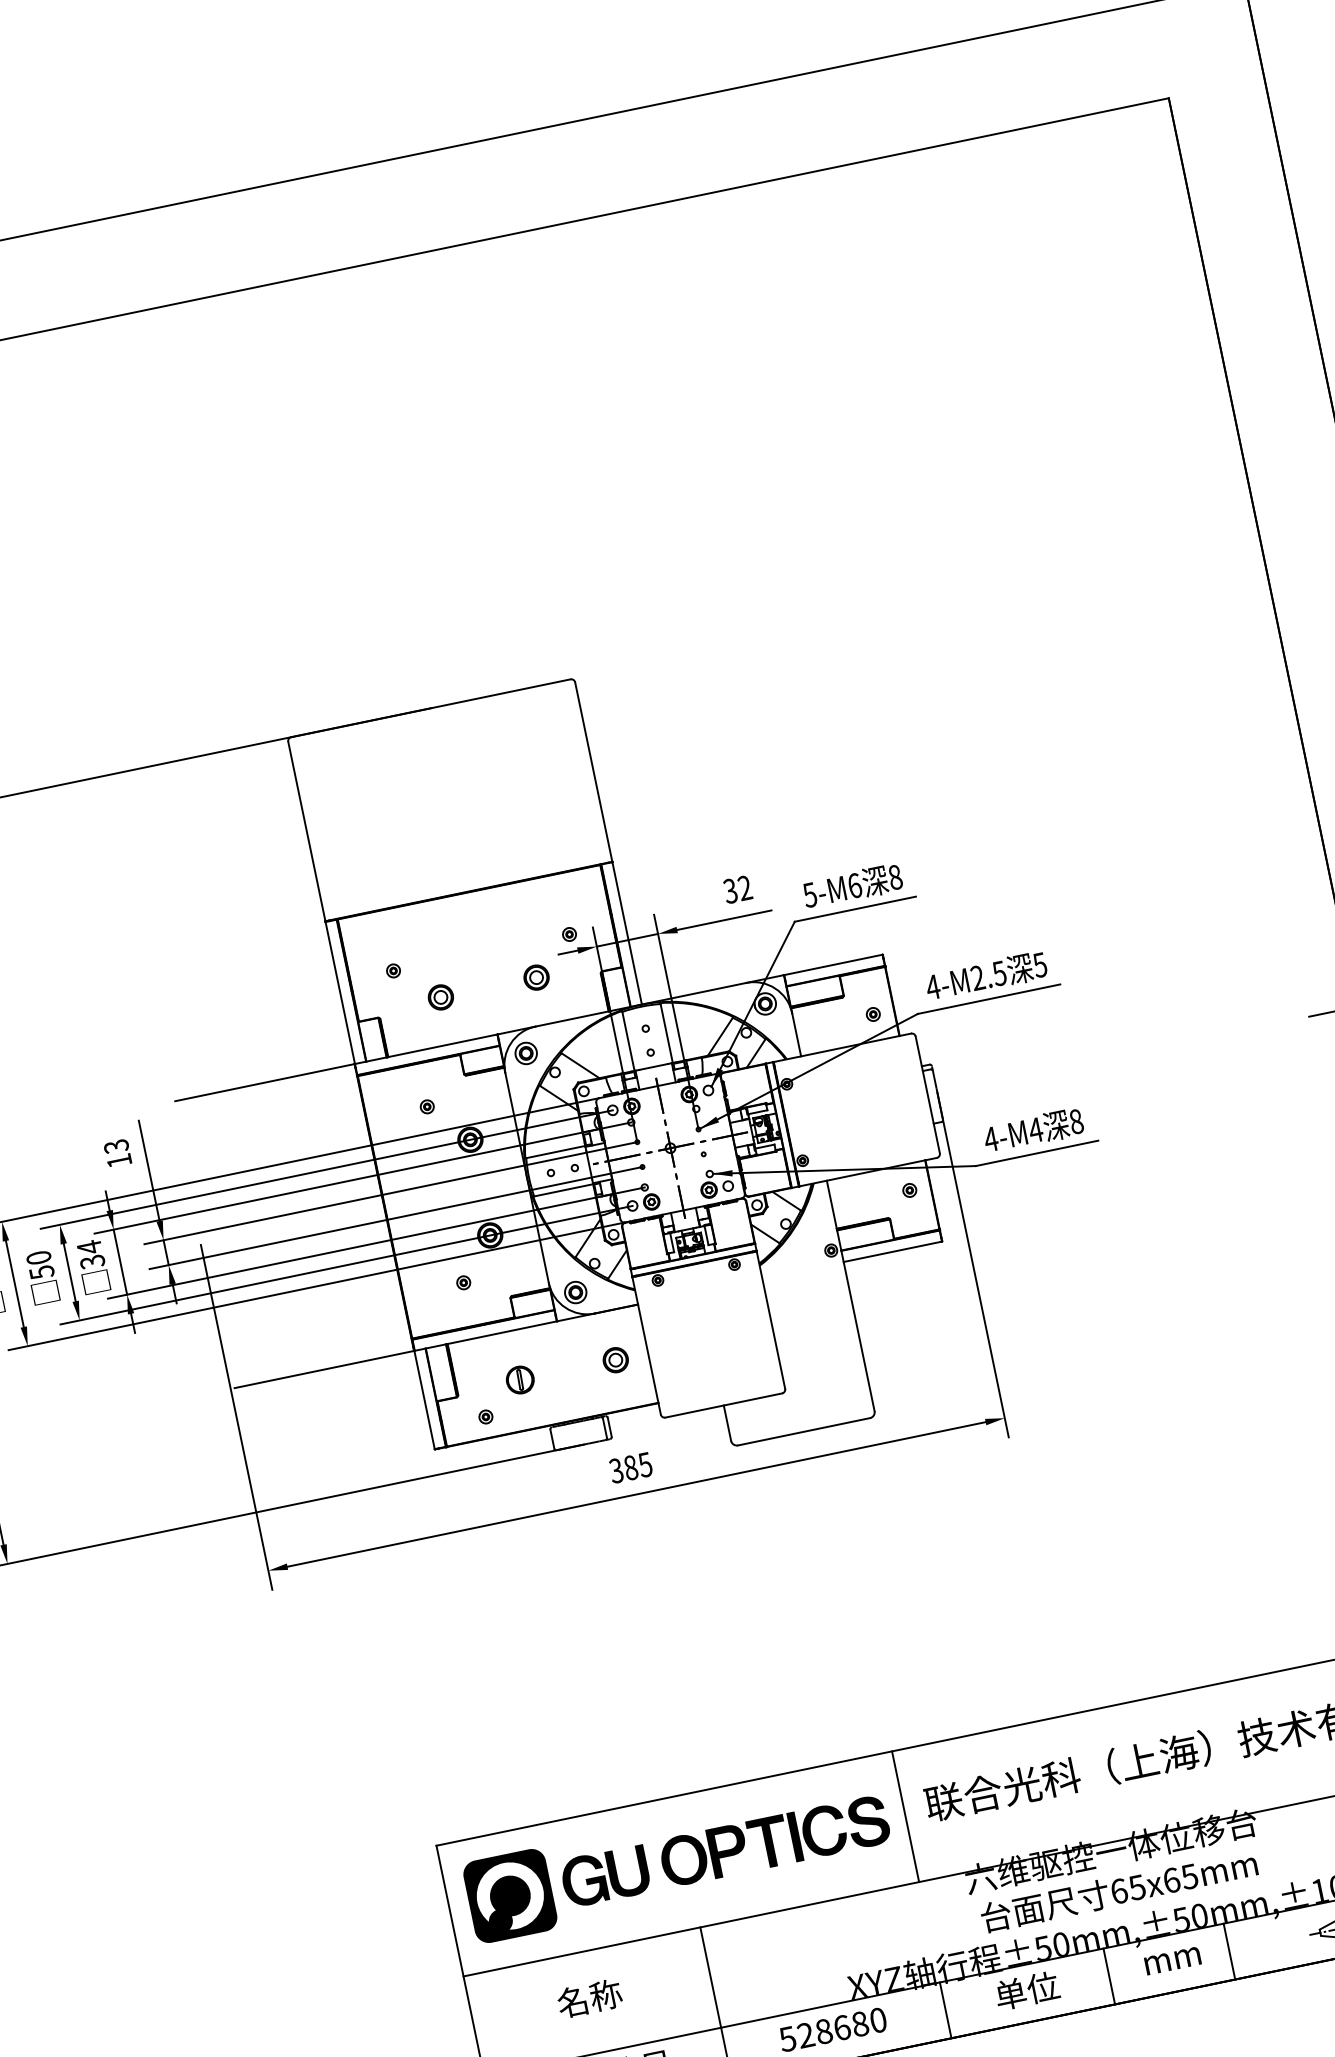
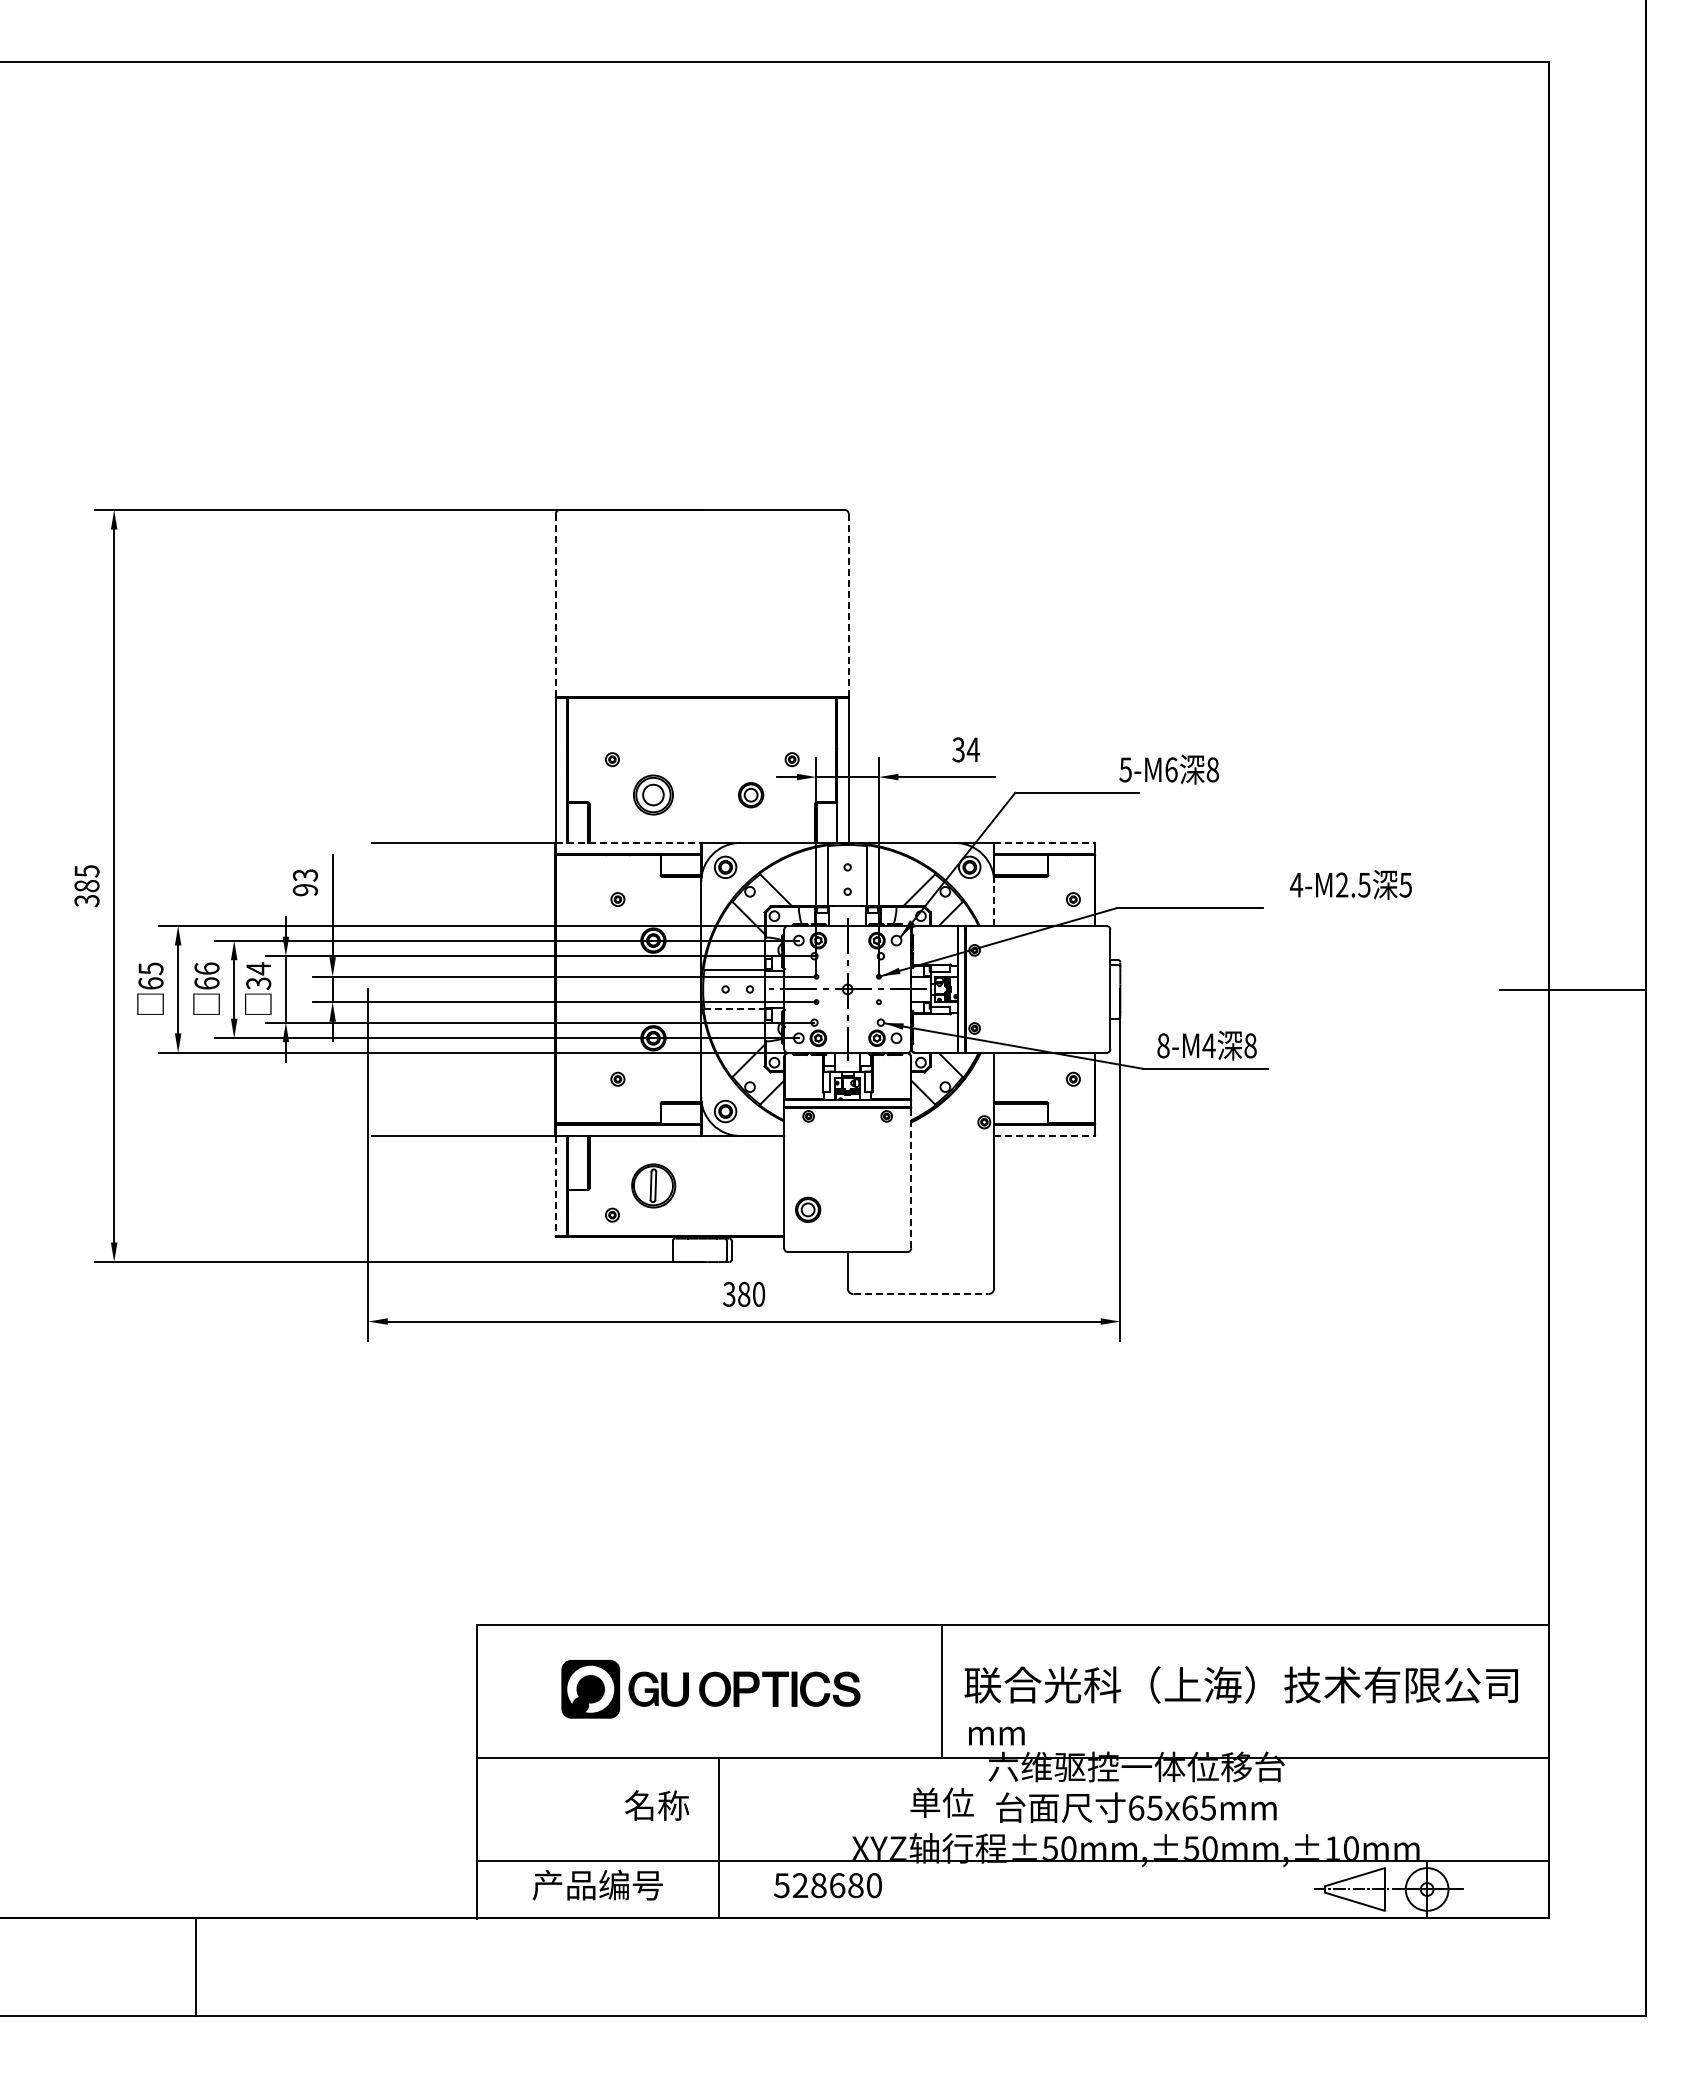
line: (593, 772) -> (848, 605), solid -> dashed
line: (306, 831) -> (555, 605), solid -> dashed
text: (852, 885) -> (1169, 769), moved
text: (745, 887) -> (973, 749), 32 -> 34
line: (833, 964) -> (1044, 842), solid -> dashed
text: (985, 975) -> (1350, 884), moved
part: (441, 997) -> (653, 795), size x1.6
line: (797, 1035) -> (994, 904), solid -> dashed
line: (426, 1048) -> (628, 842), solid -> dashed
text: (991, 1139) -> (1163, 1045), 4-M4 -> 8-M4
text: (119, 1161) -> (305, 890), 13 -> 93
line: (564, 1189) -> (735, 1008), solid -> dashed
line: (892, 1251) -> (1044, 1135), solid -> dashed
text: (39, 1264) -> (206, 975), 50 -> 66
line: (771, 1319) -> (911, 1177), solid -> dashed
part: (616, 1359) -> (808, 1209), moved
part: (520, 1379) -> (653, 1185), size x1.6
line: (424, 1400) -> (555, 1186), solid -> dashed
line: (804, 1431) -> (921, 1294), solid -> dashed
text: (644, 1464) -> (758, 1293), 385 -> 380
part: (678, 1861) -> (710, 1689), size x0.7
line: (1229, 1950) -> (1232, 1888), removed
text: (1172, 1960) -> (996, 1735), moved
line: (1109, 1975) -> (1109, 1888), removed
text: (1026, 1990) -> (941, 1802), moved
text: (590, 1998) -> (657, 1805), moved
line: (945, 2009) -> (942, 1888), removed

